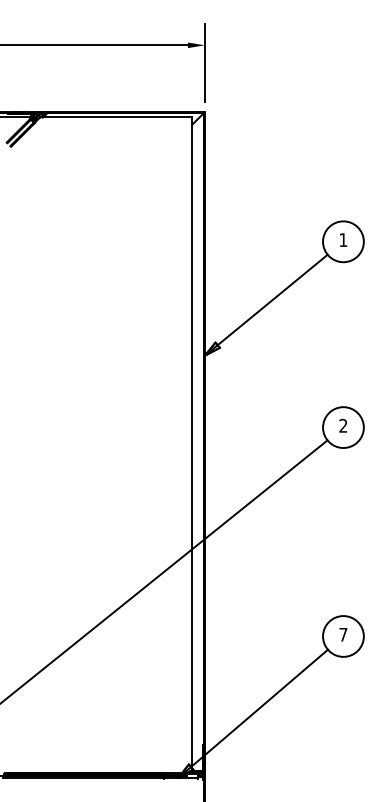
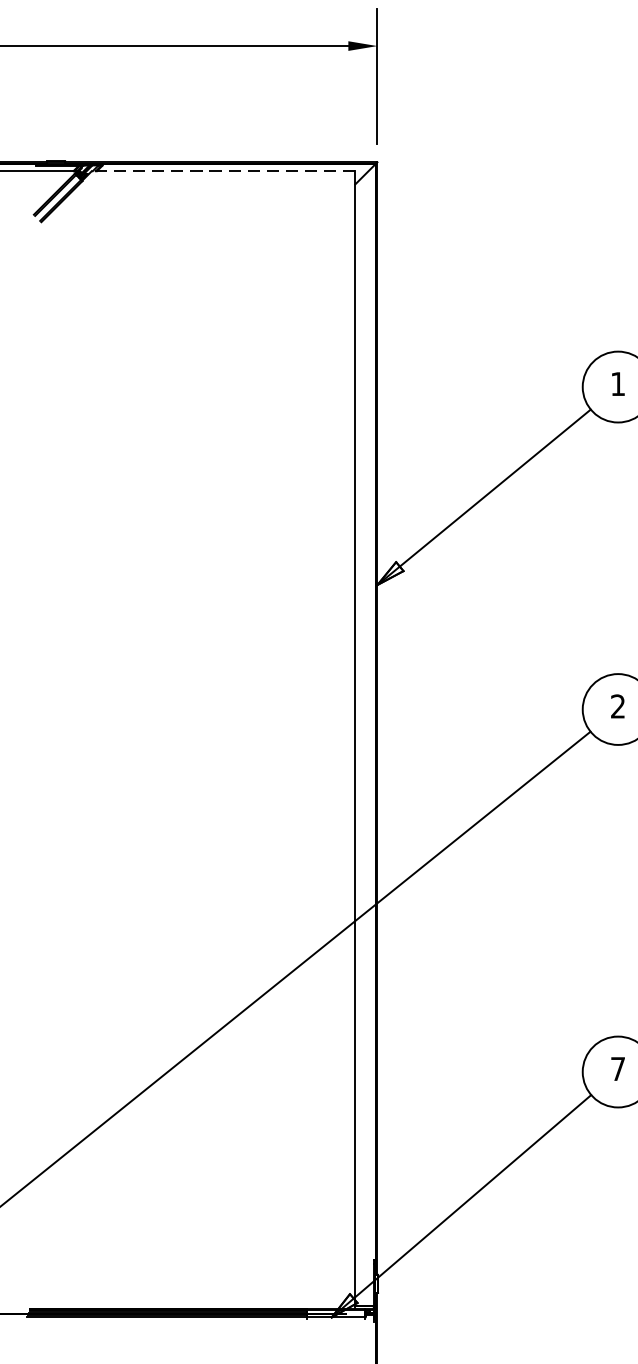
line: (116, 117) -> (224, 171), solid -> dashed

